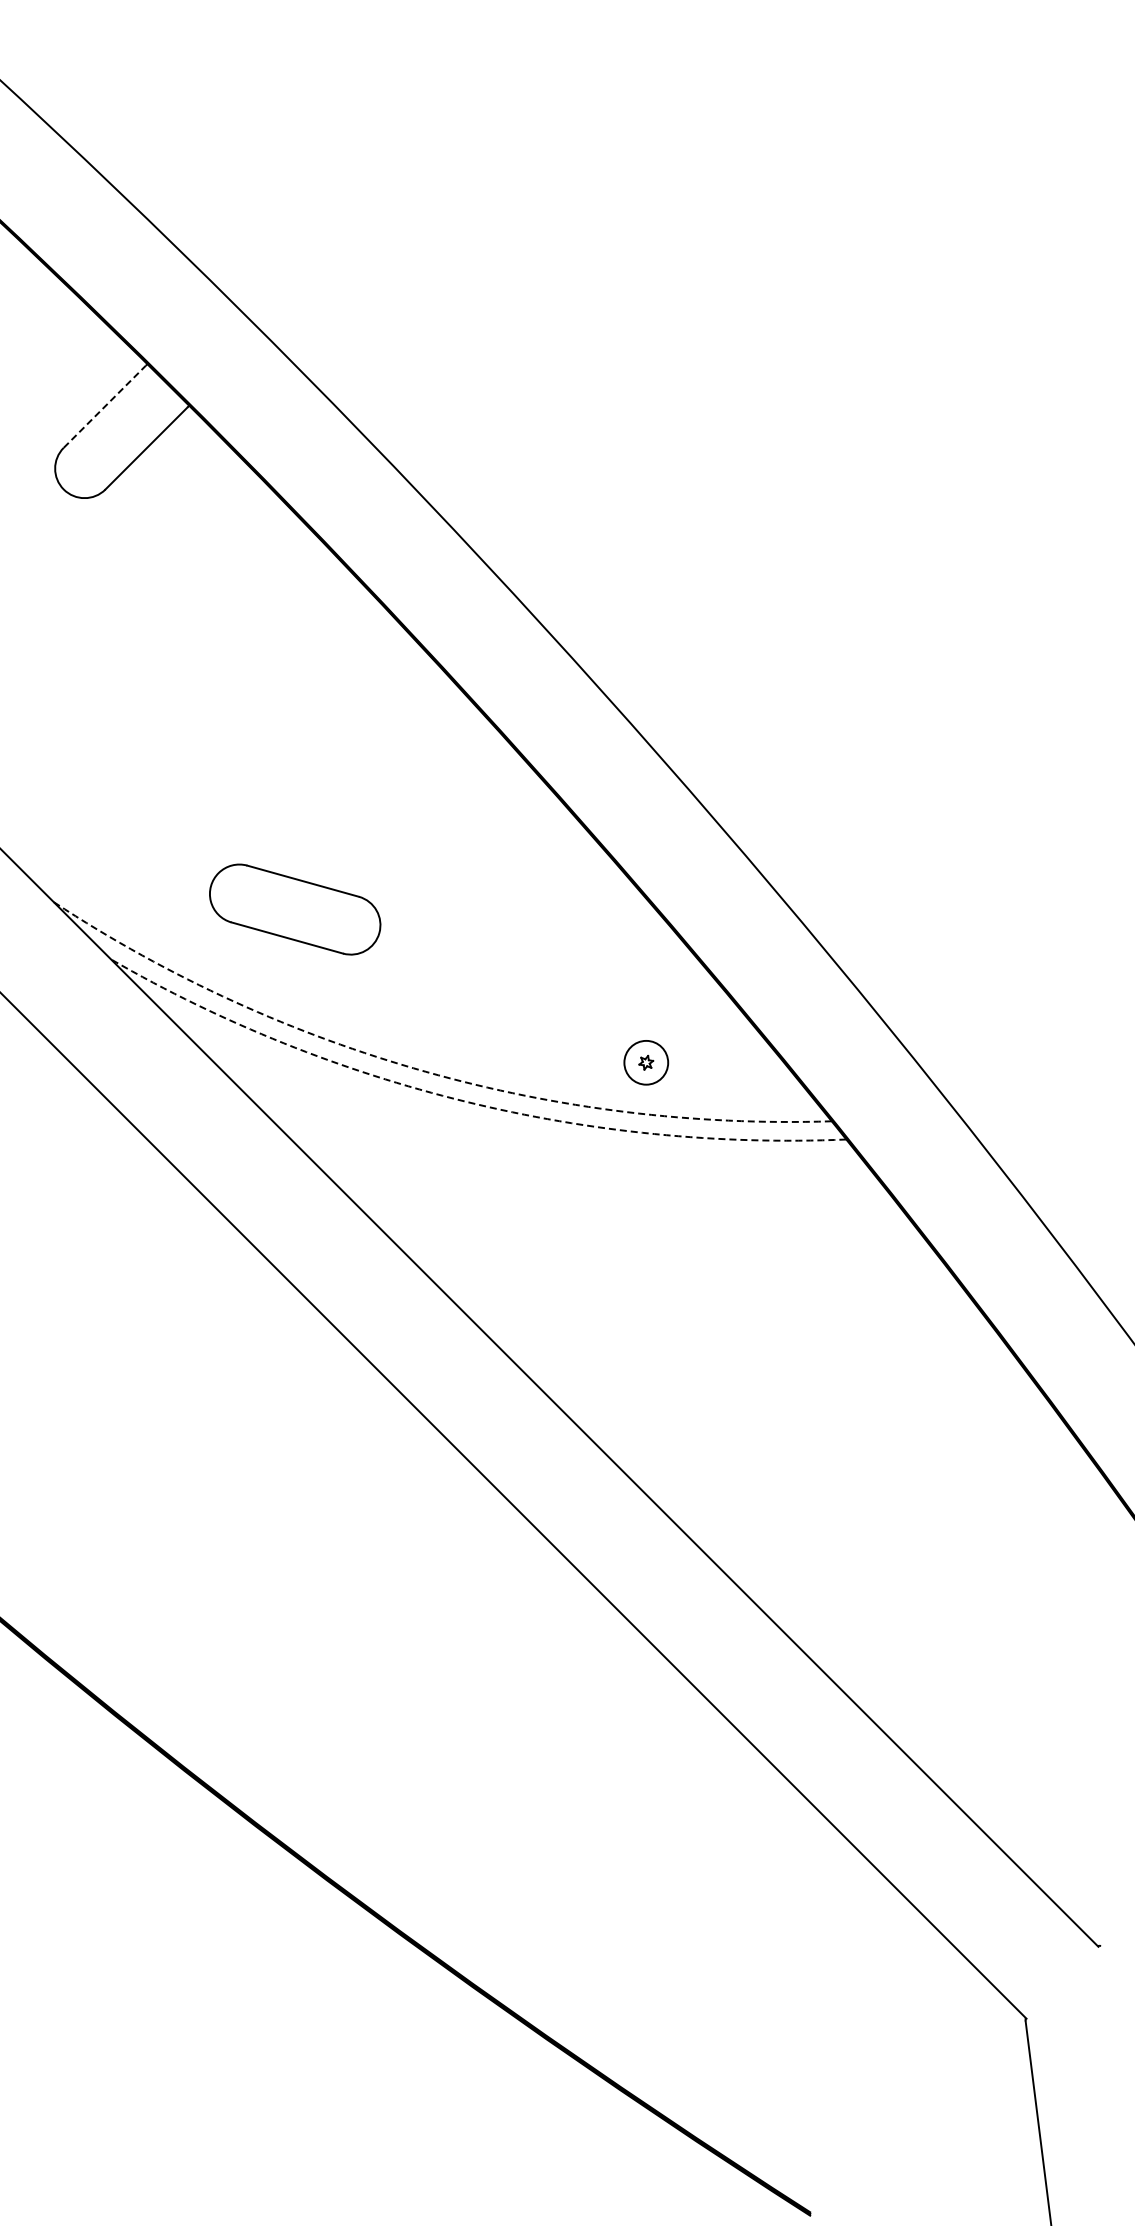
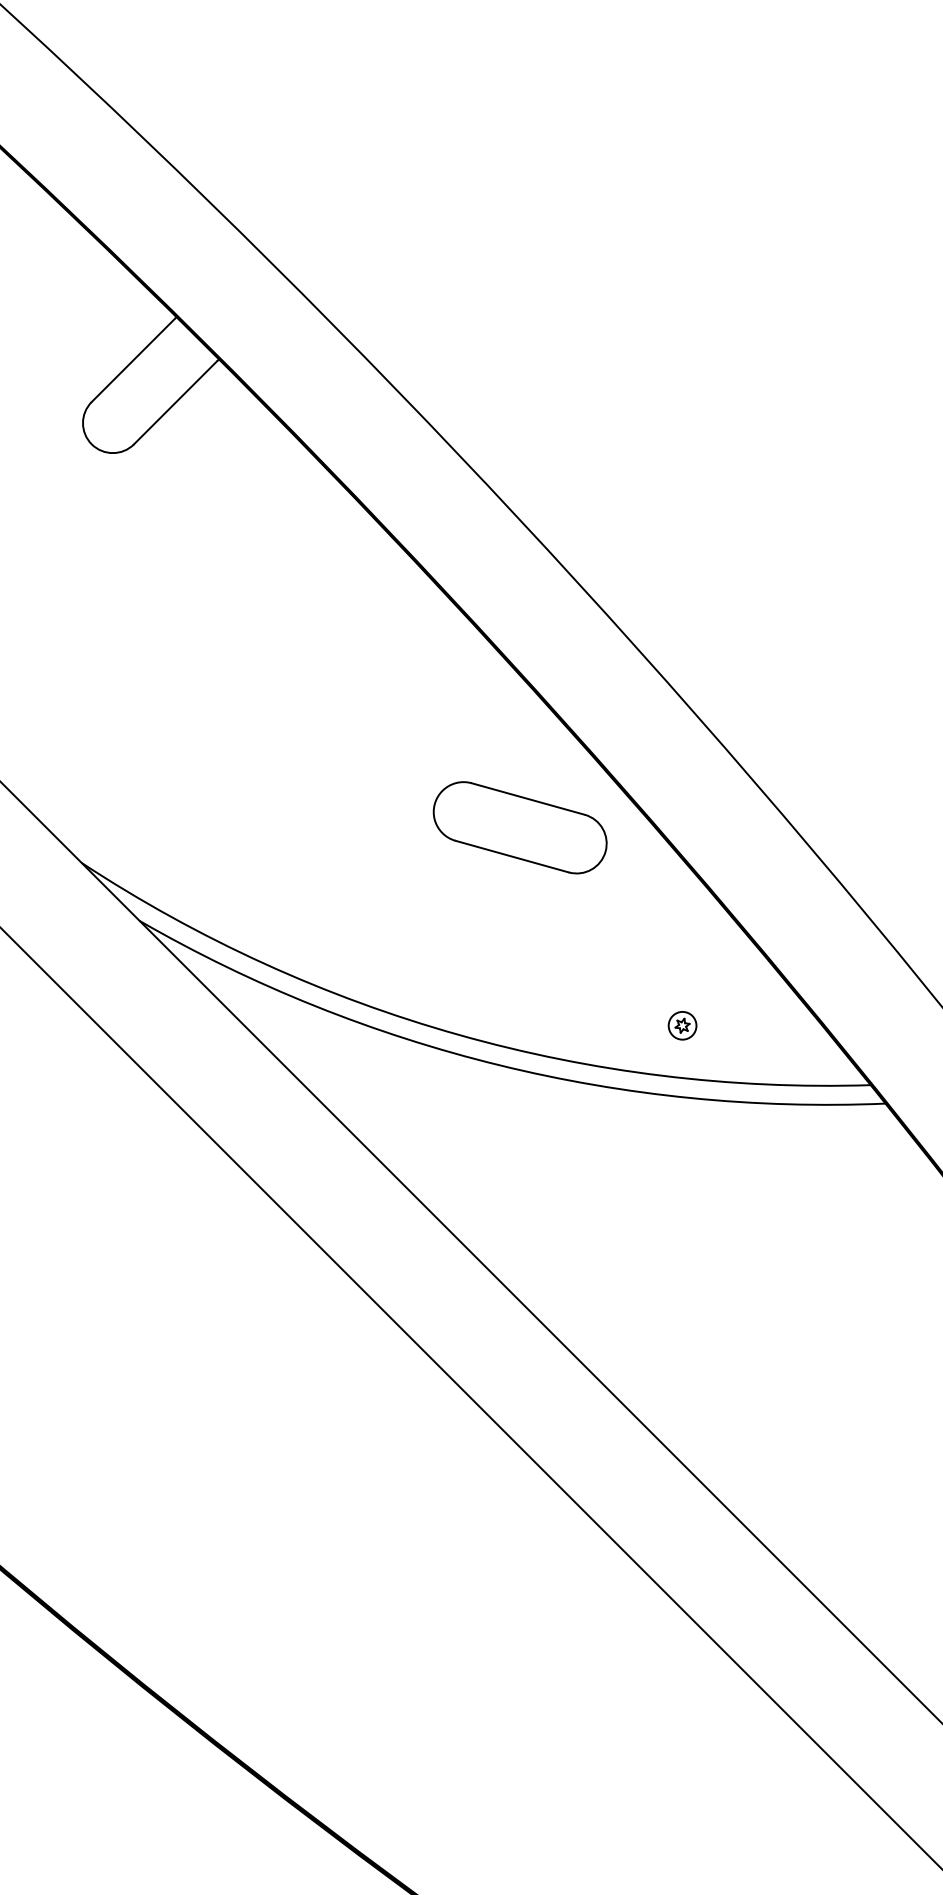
line: (104, 406) -> (133, 360), dashed -> solid
part: (295, 909) -> (520, 827), moved
circle: (645, 1062) -> (681, 1025), size x0.62
arc: (425, 1071) -> (458, 1034), dashed -> solid
arc: (465, 1101) -> (499, 1065), dashed -> solid

